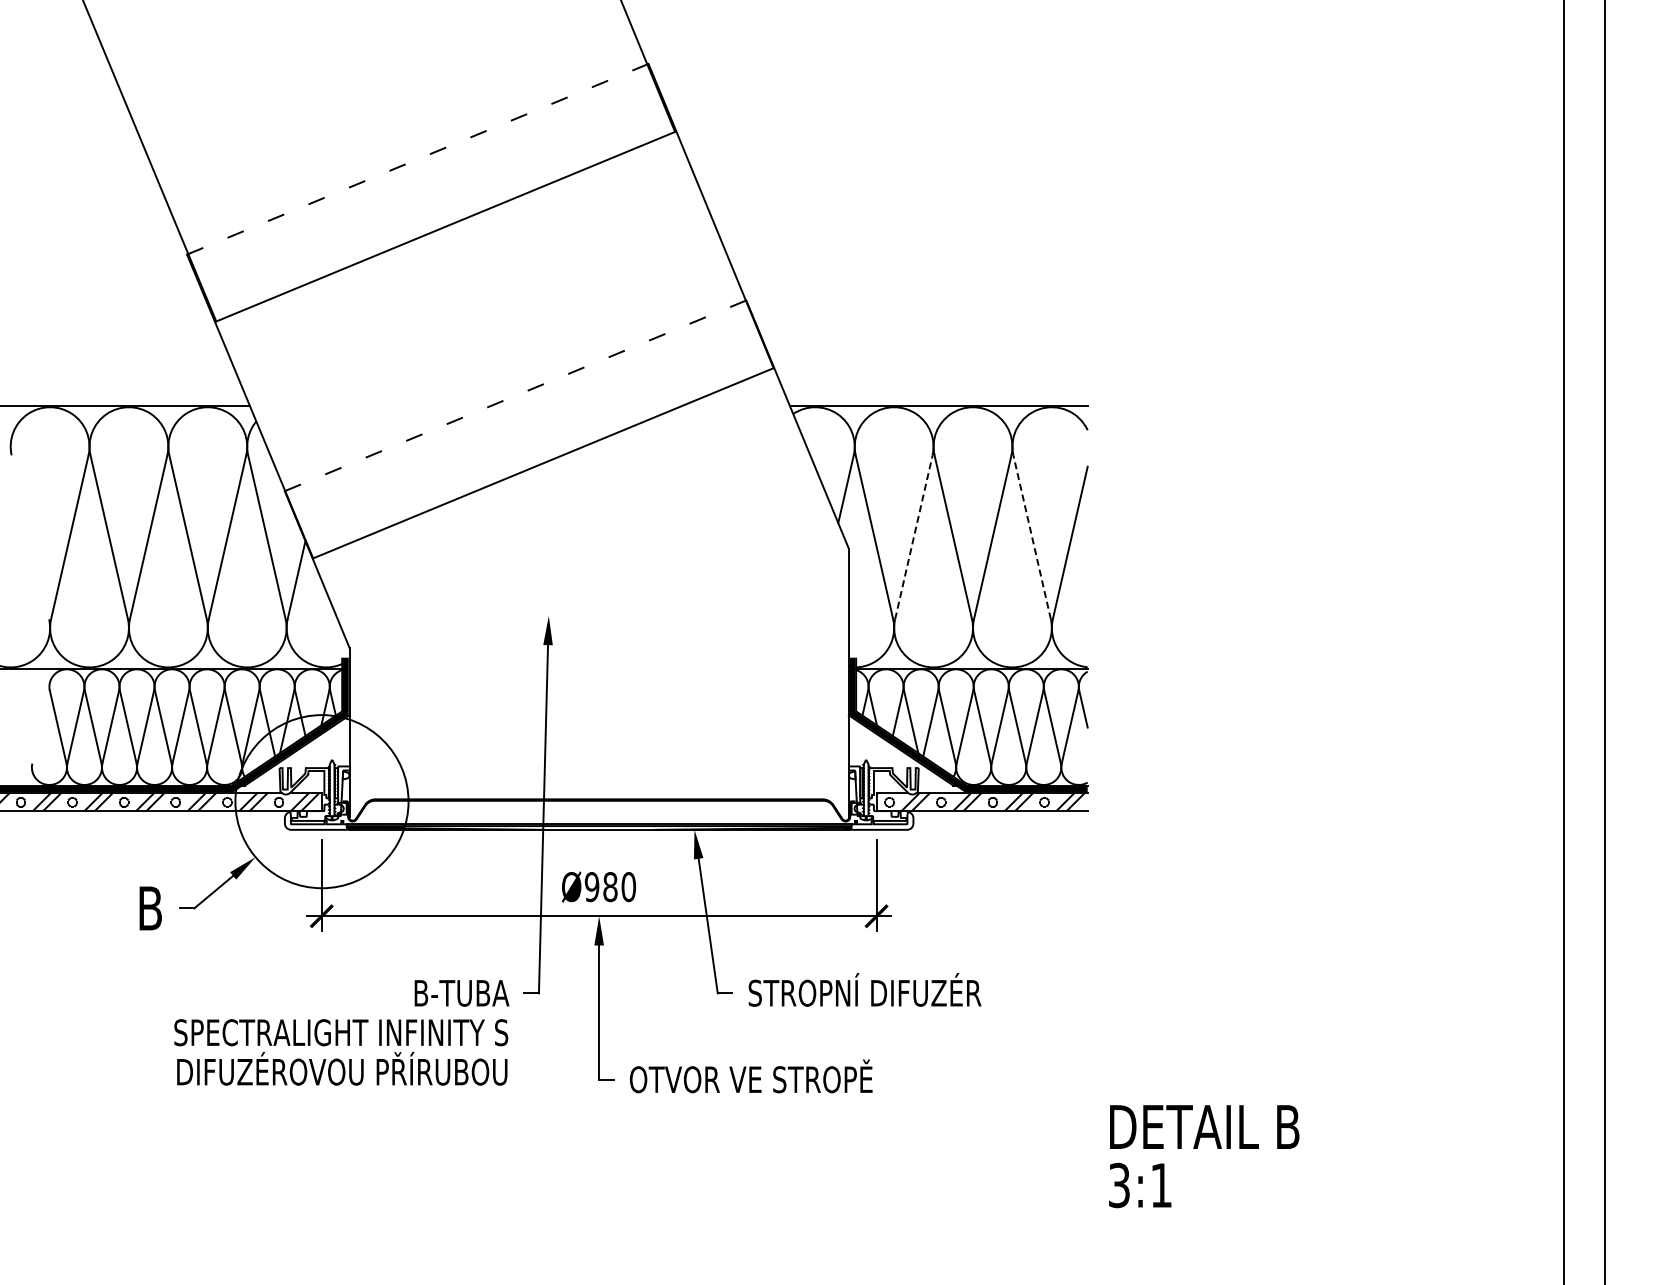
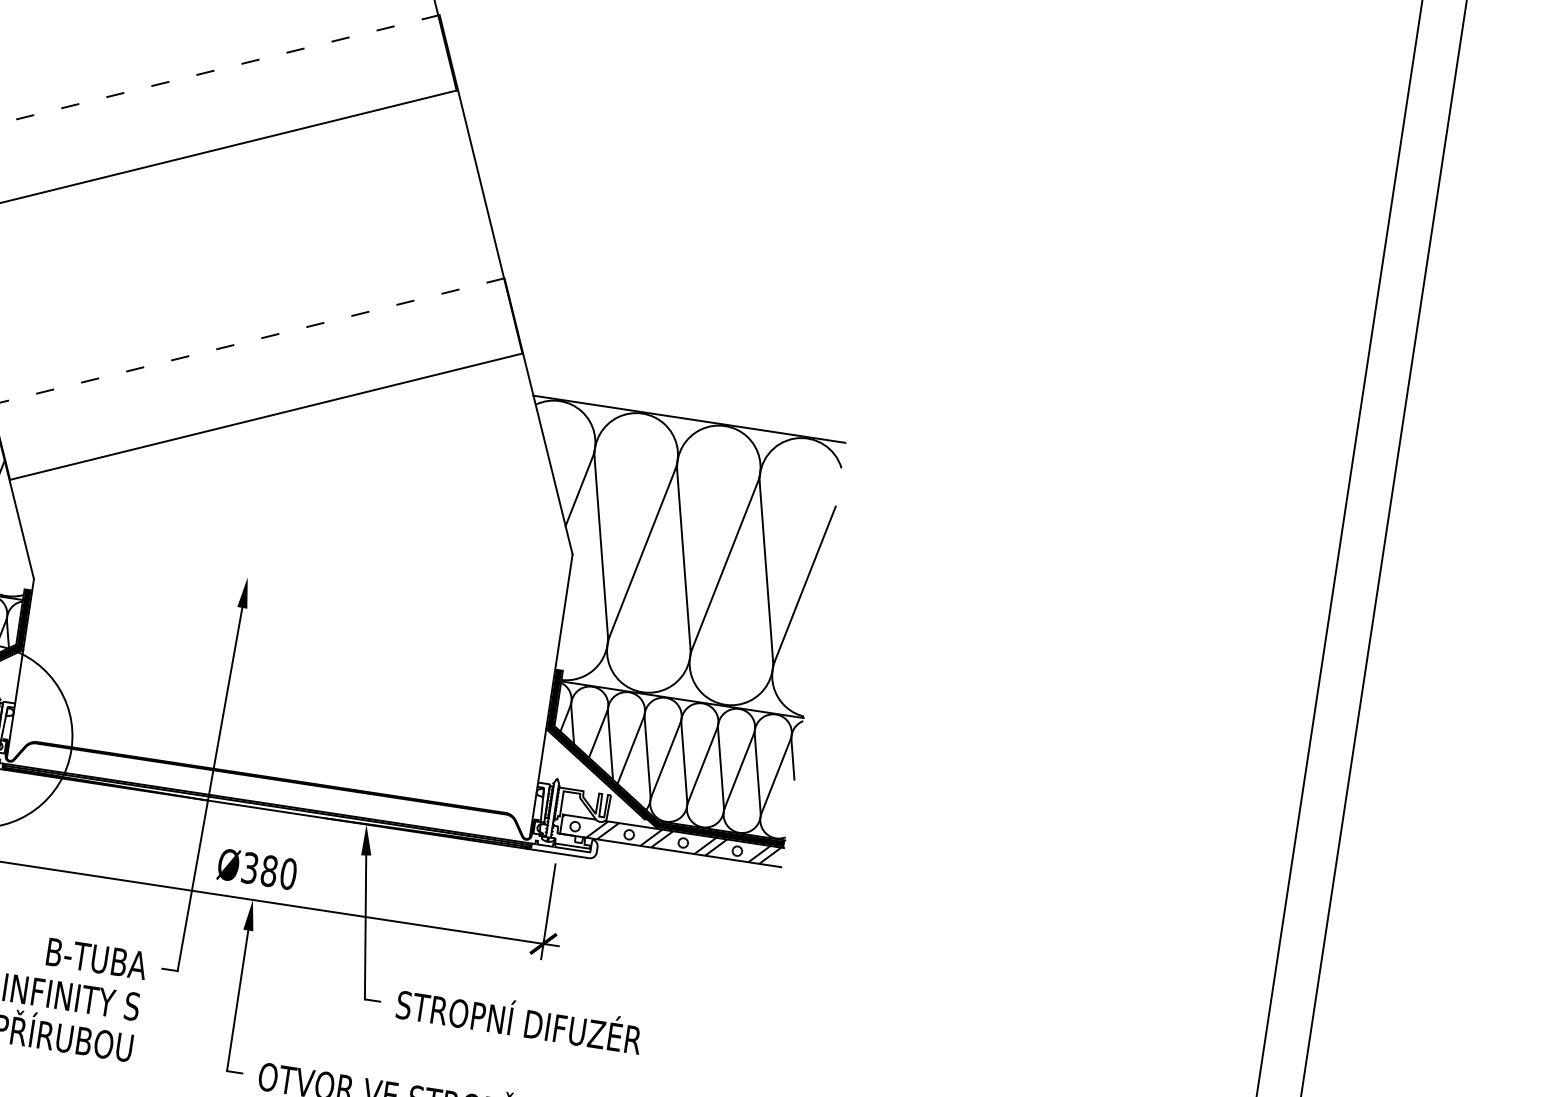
line: (913, 536) -> (642, 551), dashed -> solid
line: (1032, 536) -> (766, 570), dashed -> solid
text: (591, 886) -> (249, 867), Ø980 -> Ø380

